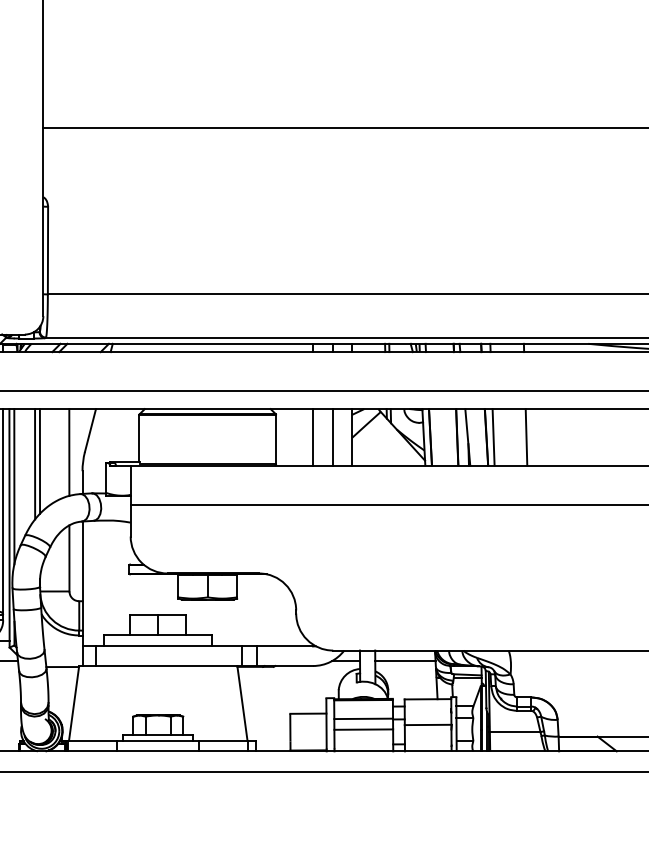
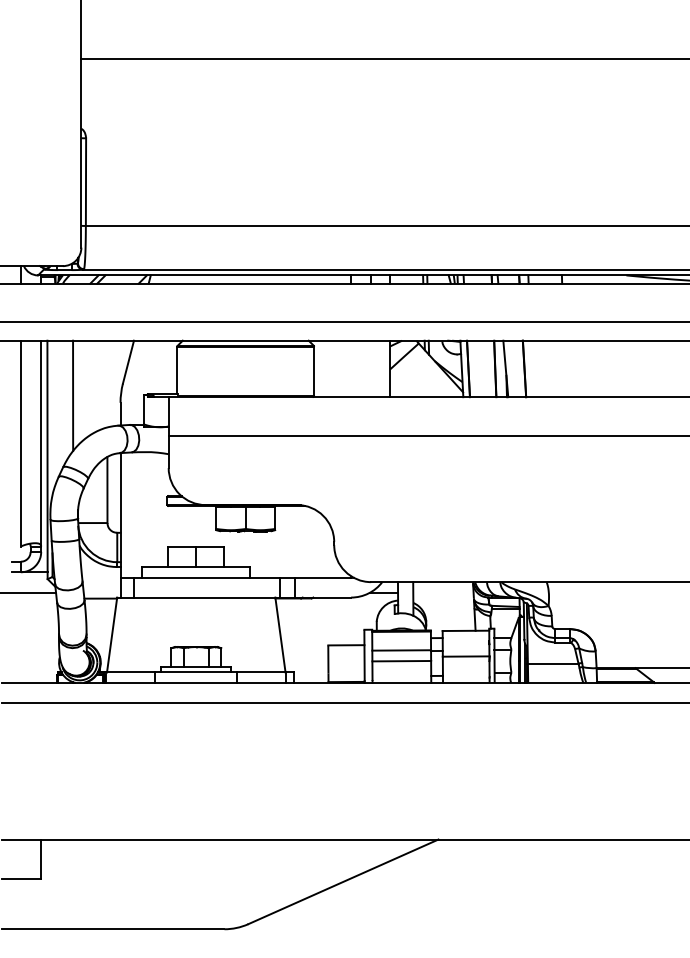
line: (313, 436) -> (351, 368), removed
line: (332, 436) -> (370, 368), removed
line: (493, 436) -> (531, 368), removed
line: (526, 436) -> (564, 368), removed
line: (69, 451) -> (107, 383), removed
line: (39, 460) -> (77, 392), removed
line: (14, 485) -> (52, 417), removed
line: (405, 660) -> (443, 592), removed

